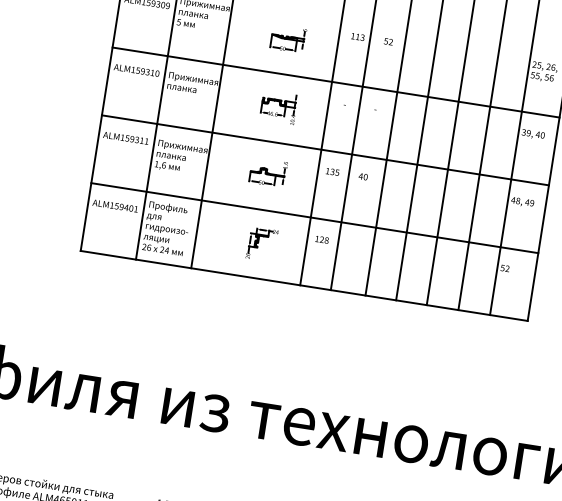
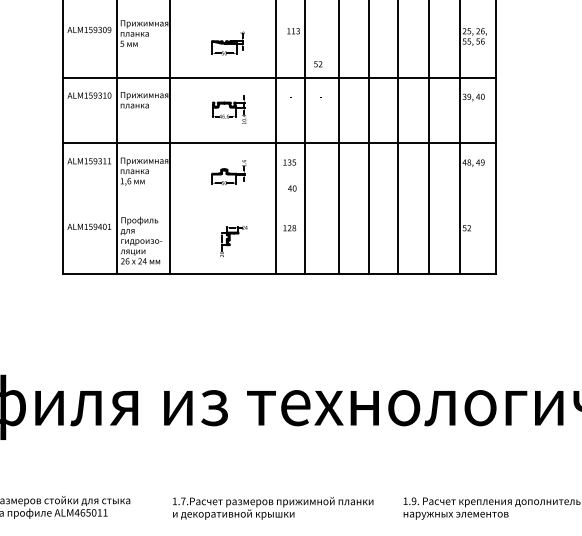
text: (388, 42) -> (318, 64), moved
text: (363, 176) -> (292, 188), moved
line: (314, 217) -> (279, 208), removed

